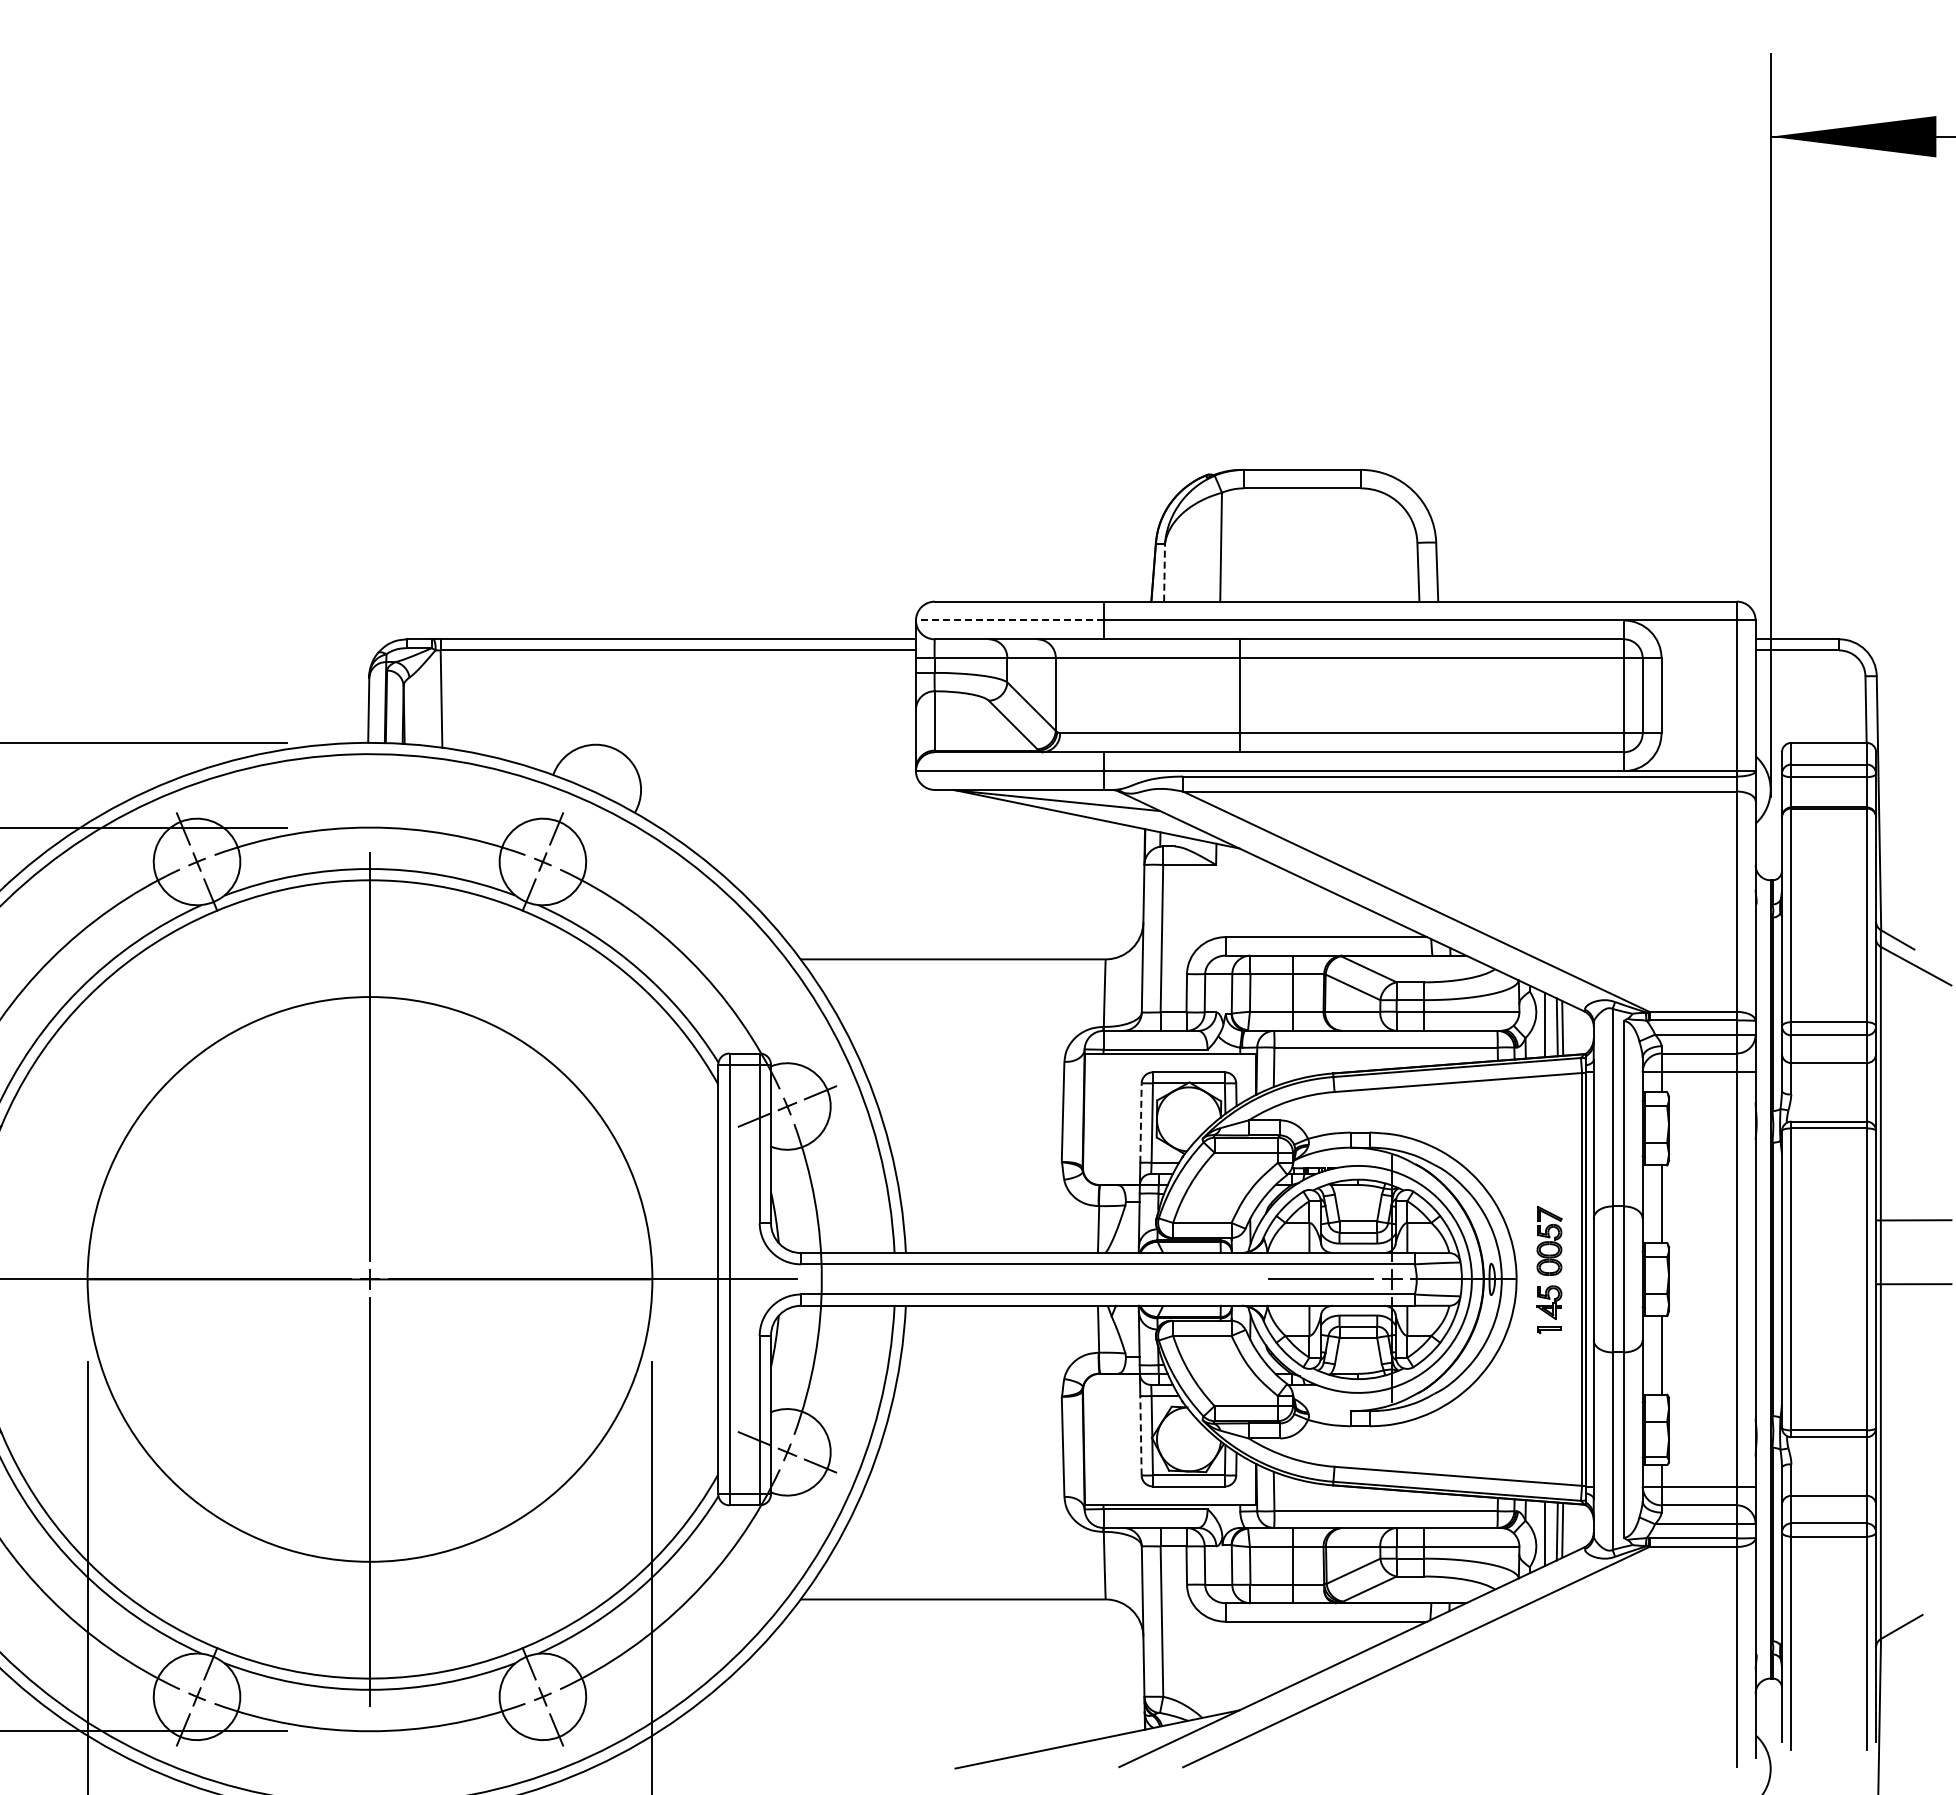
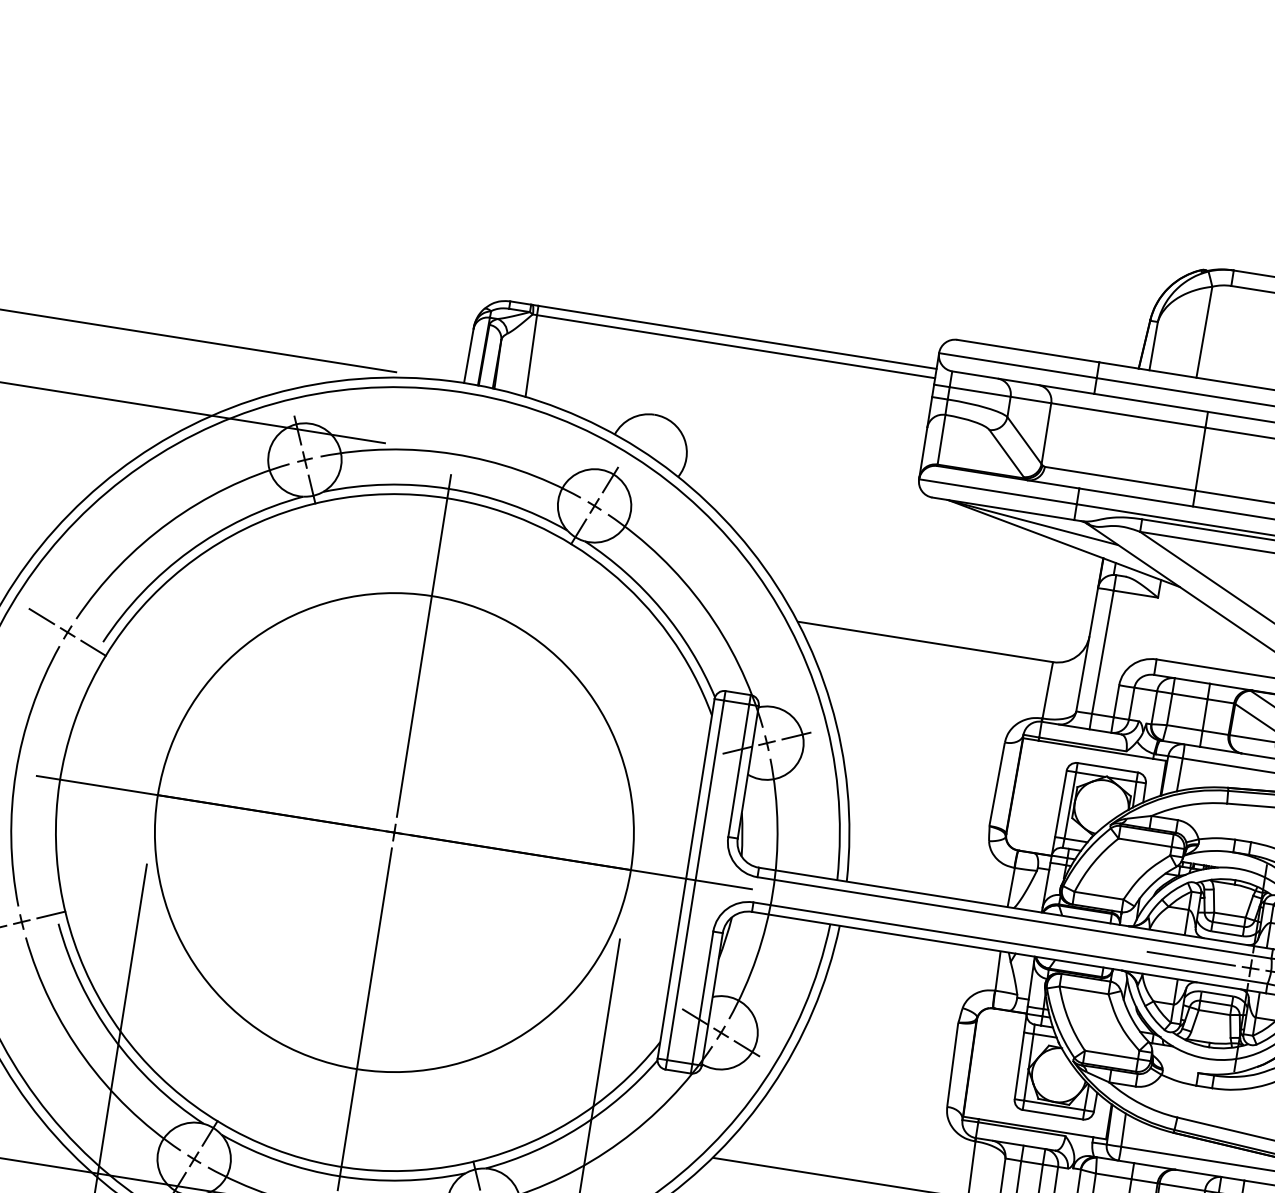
line: (1164, 572) -> (1153, 345), dashed -> solid
line: (1009, 620) -> (1017, 365), dashed -> solid
line: (1140, 1123) -> (1060, 804), dashed -> solid
line: (1140, 1435) -> (1019, 1065), dashed -> solid

